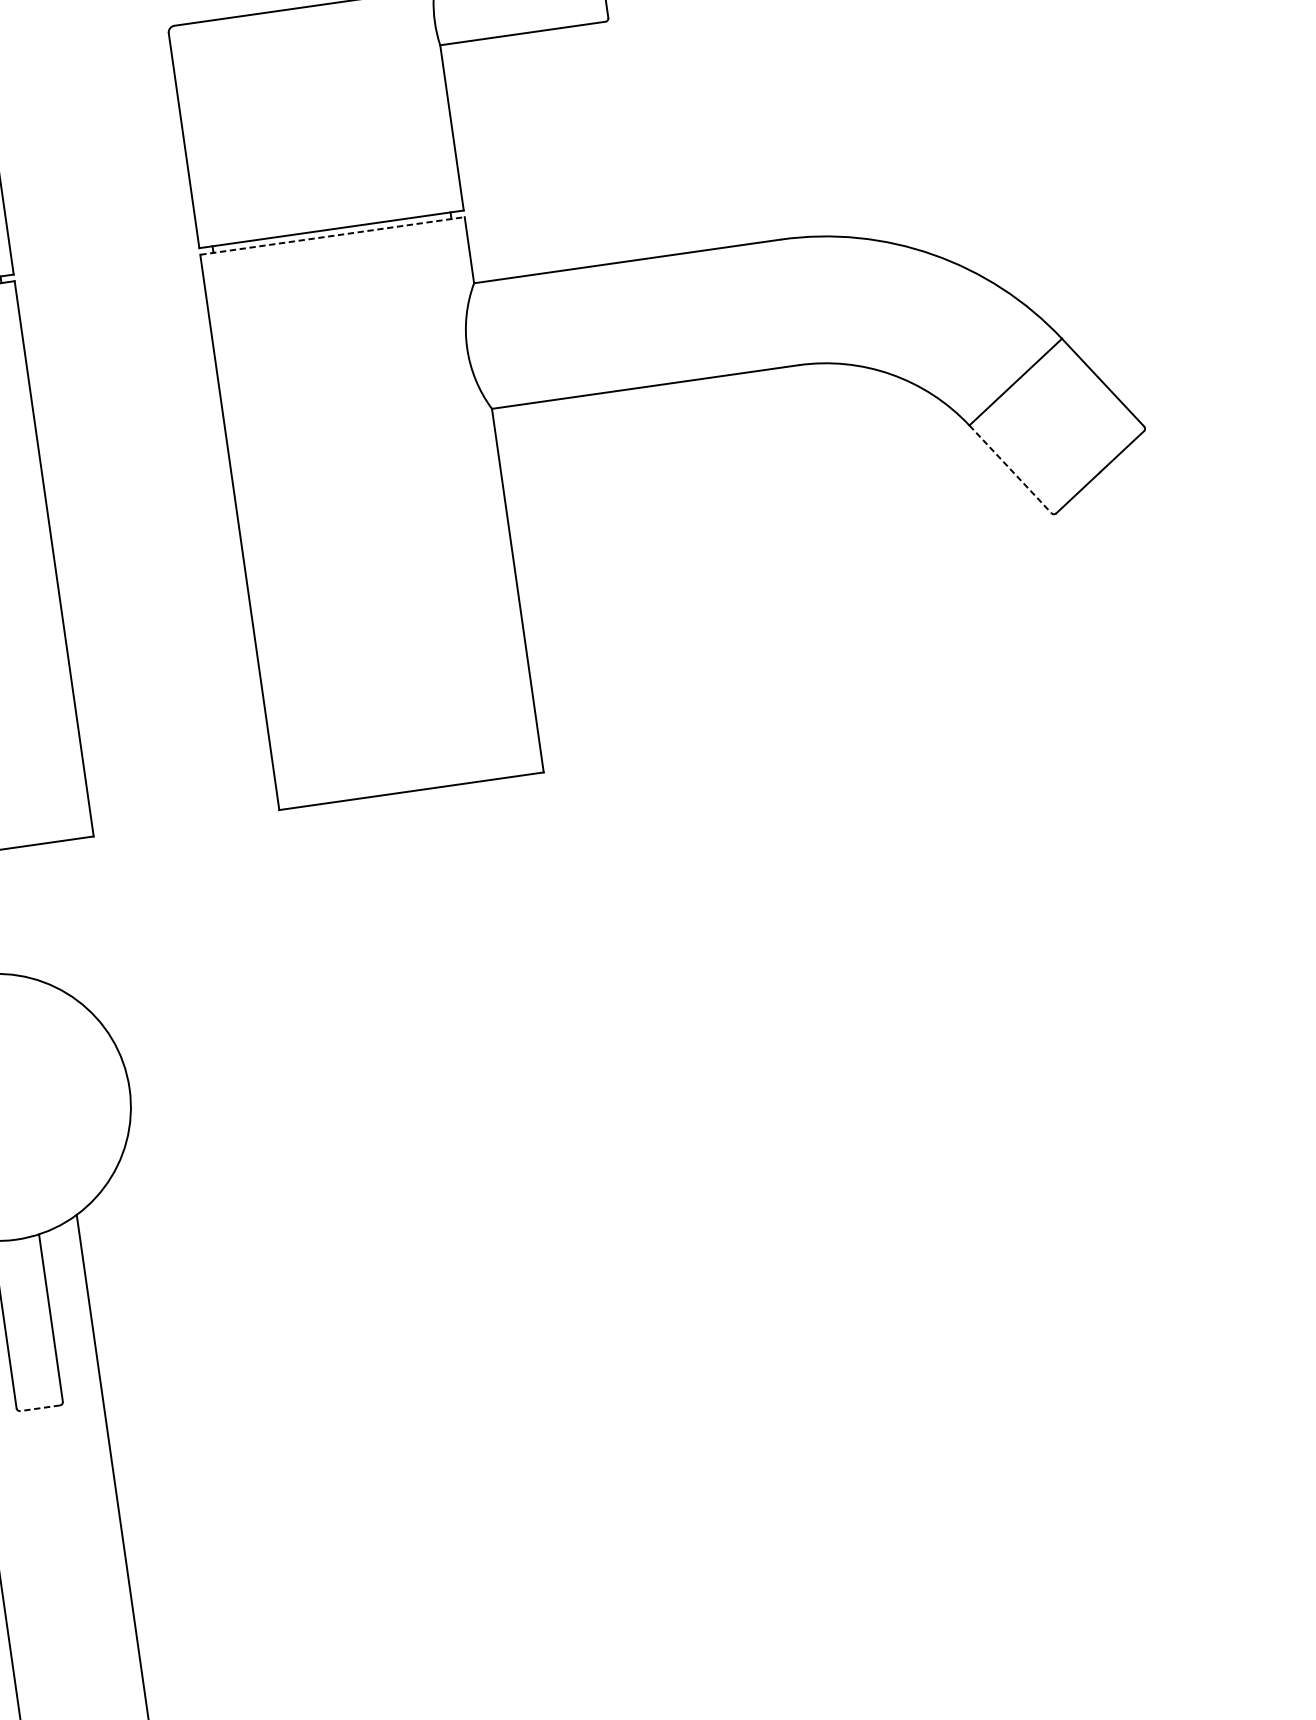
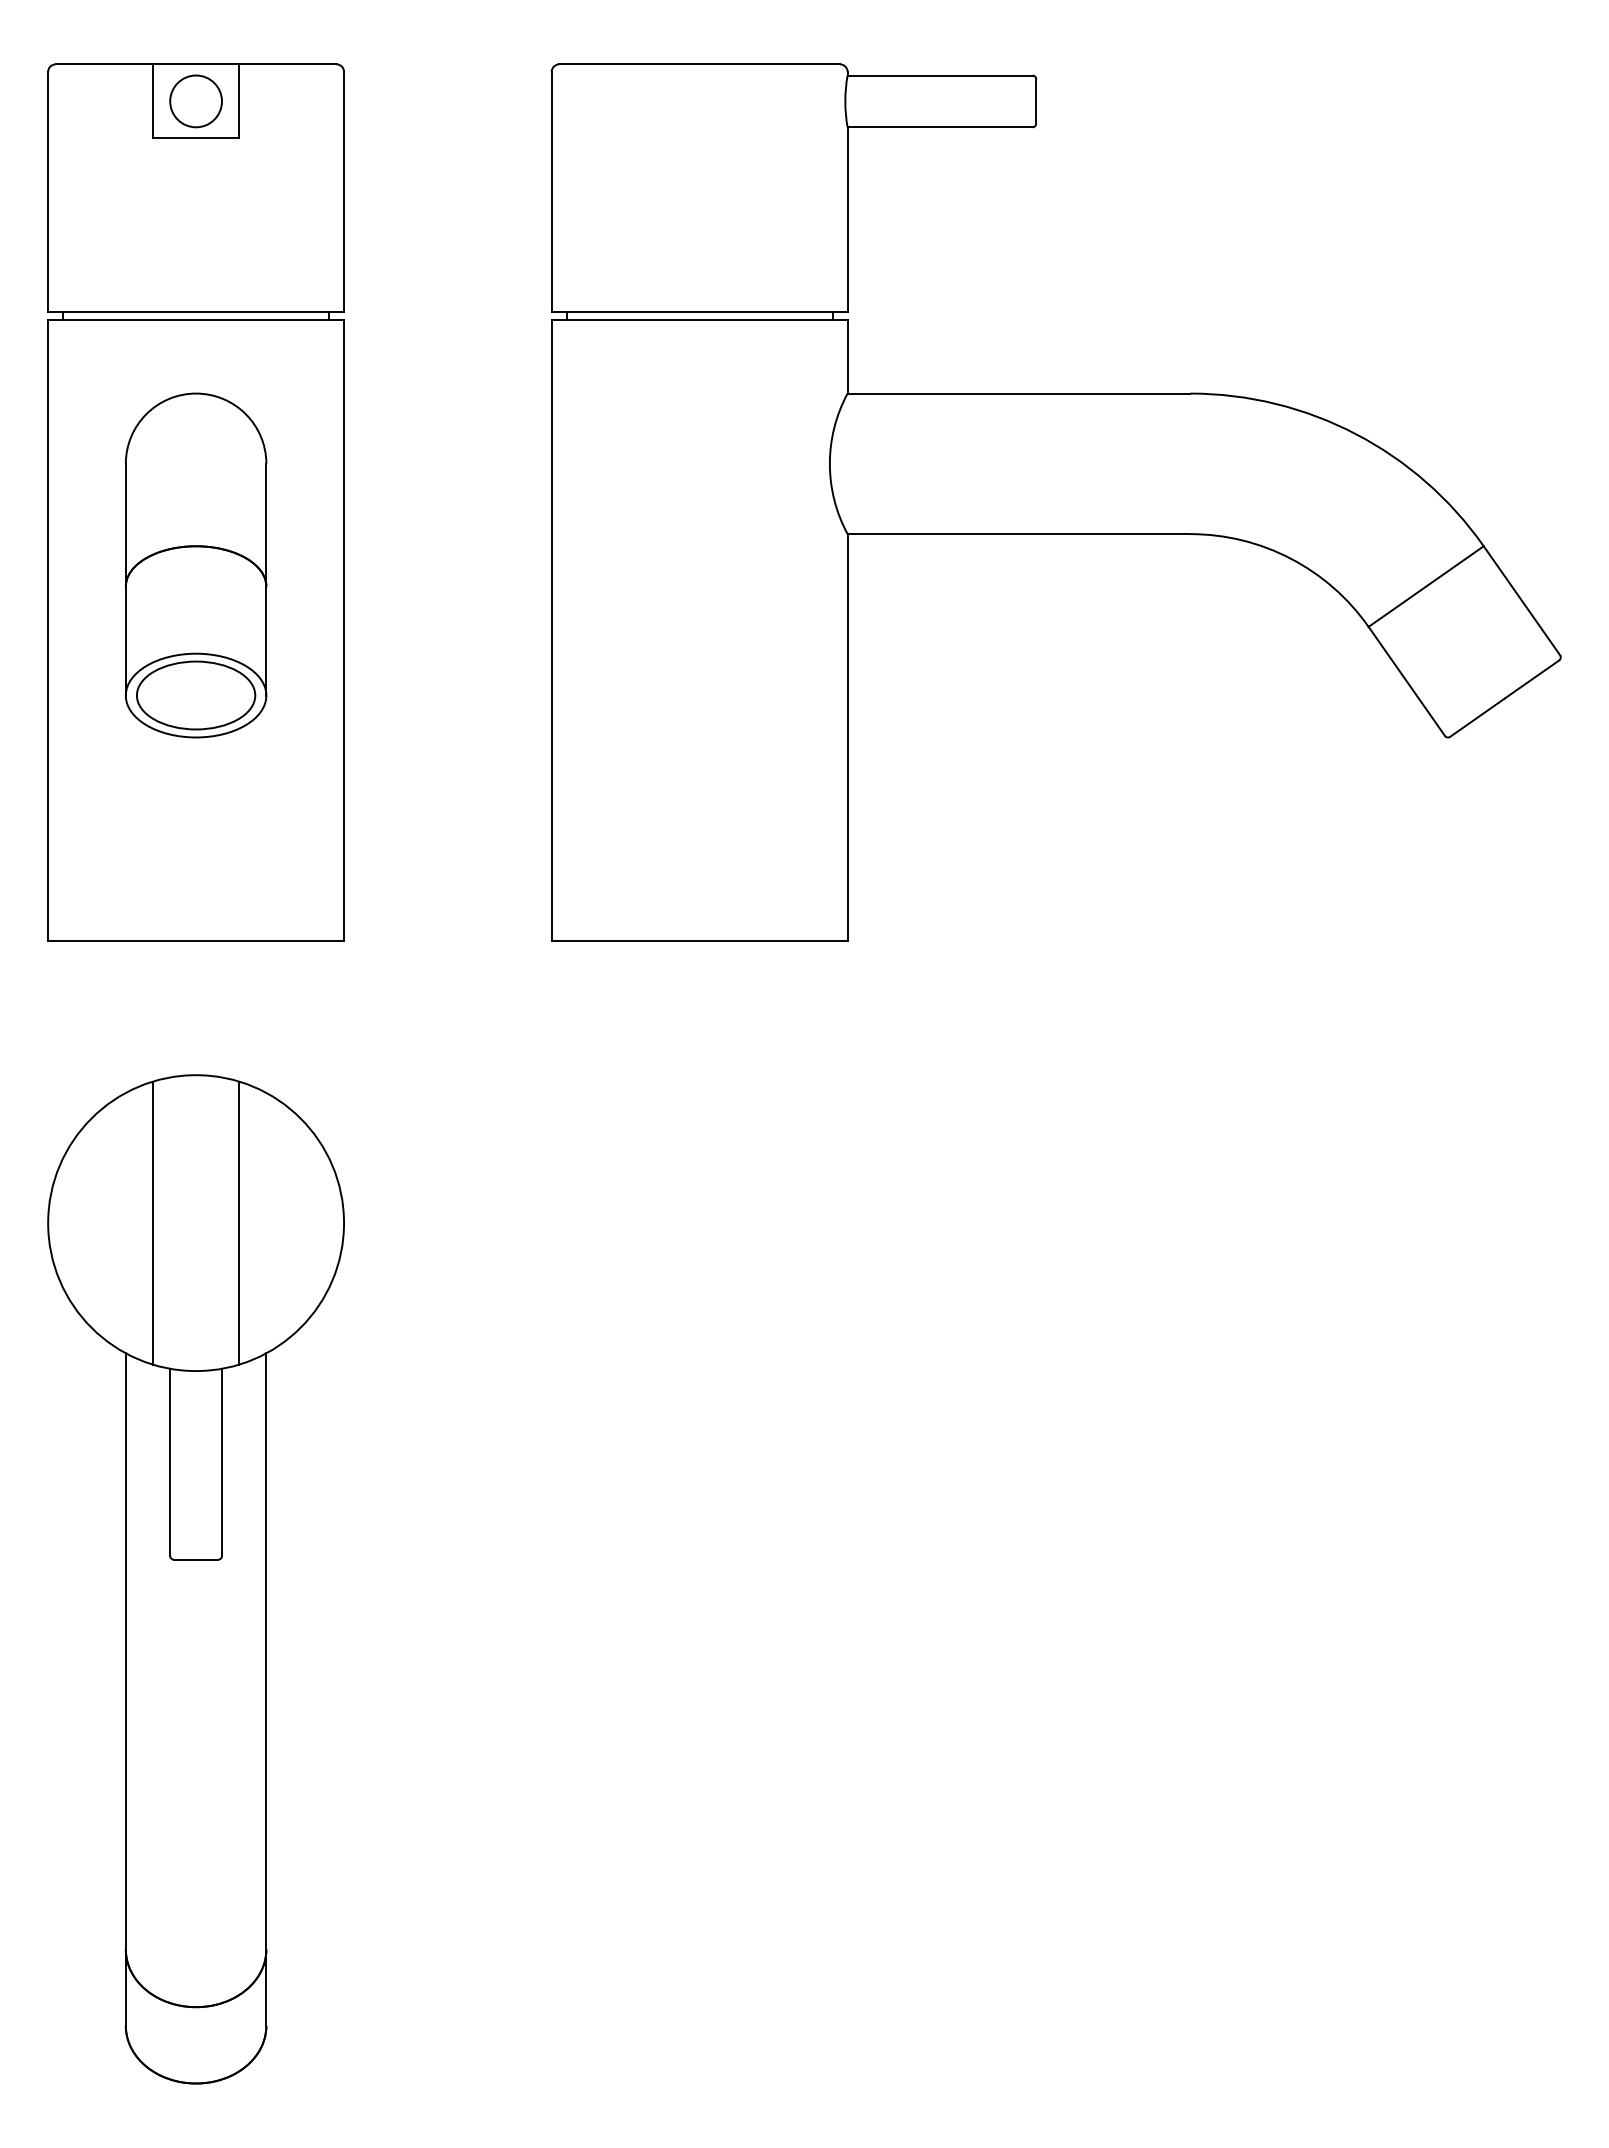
line: (332, 235) -> (699, 319), dashed -> solid
line: (1010, 469) -> (1406, 681), dashed -> solid
line: (36, 1101) -> (239, 1222), added
line: (39, 1408) -> (195, 1559), dashed -> solid

